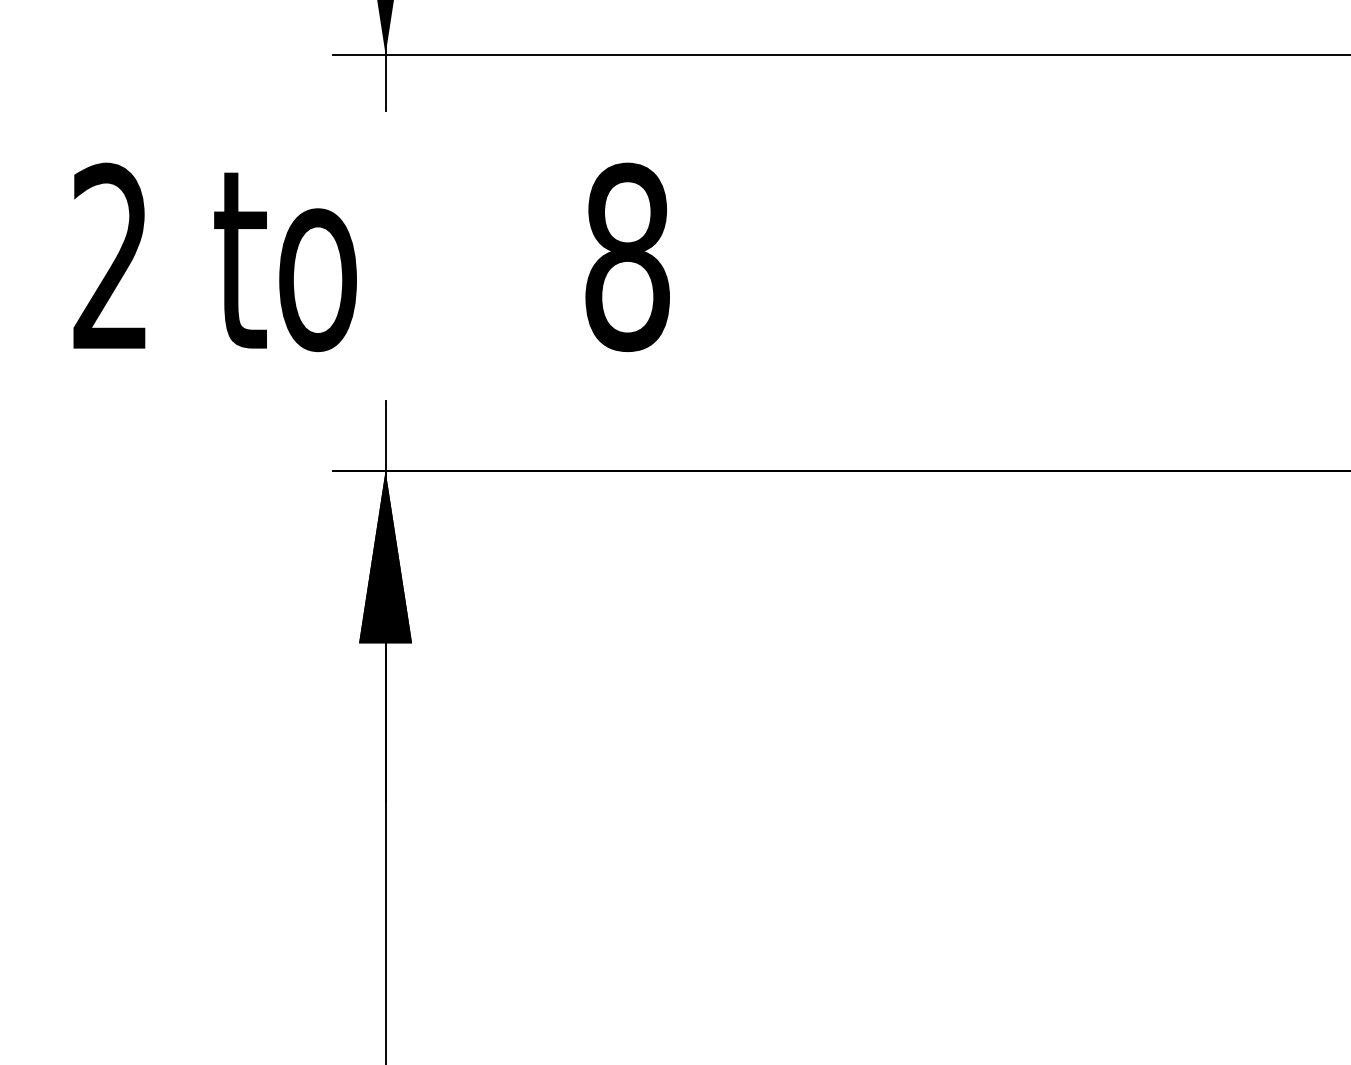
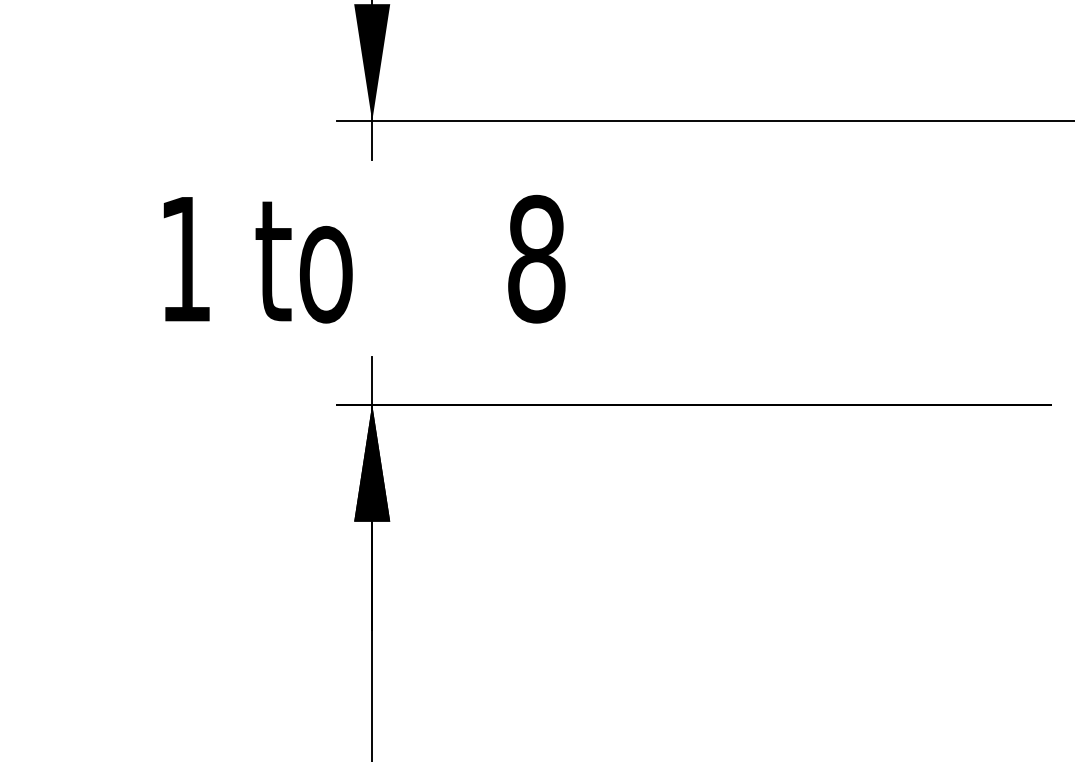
text: (109, 254) -> (184, 257), 2 -> 1

